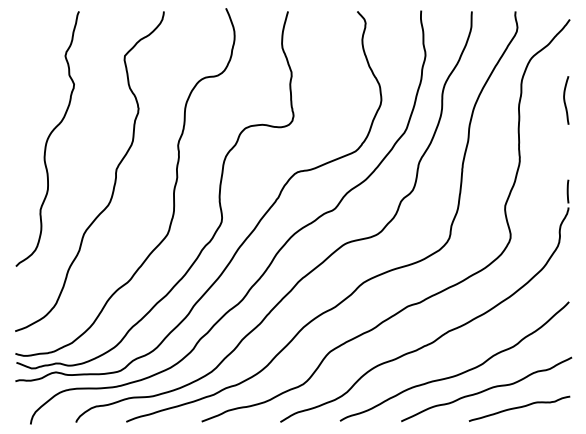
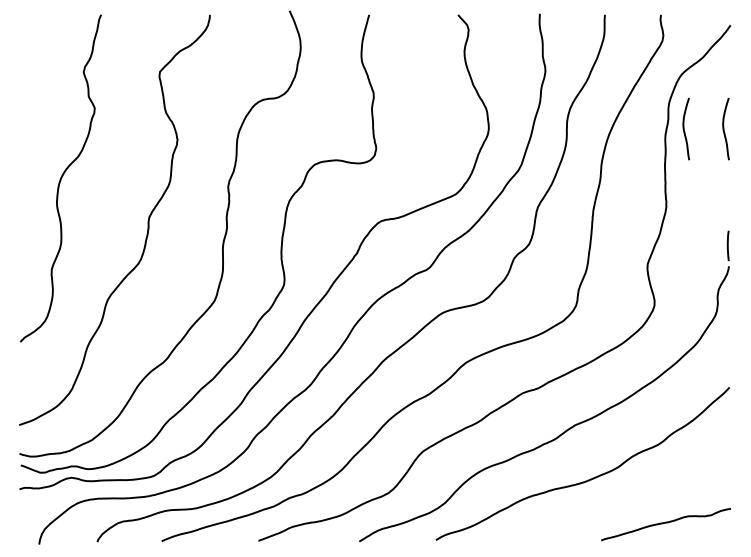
curve: (534, 100) -> (685, 129), added
curve: (486, 389) -> (623, 499), removed

